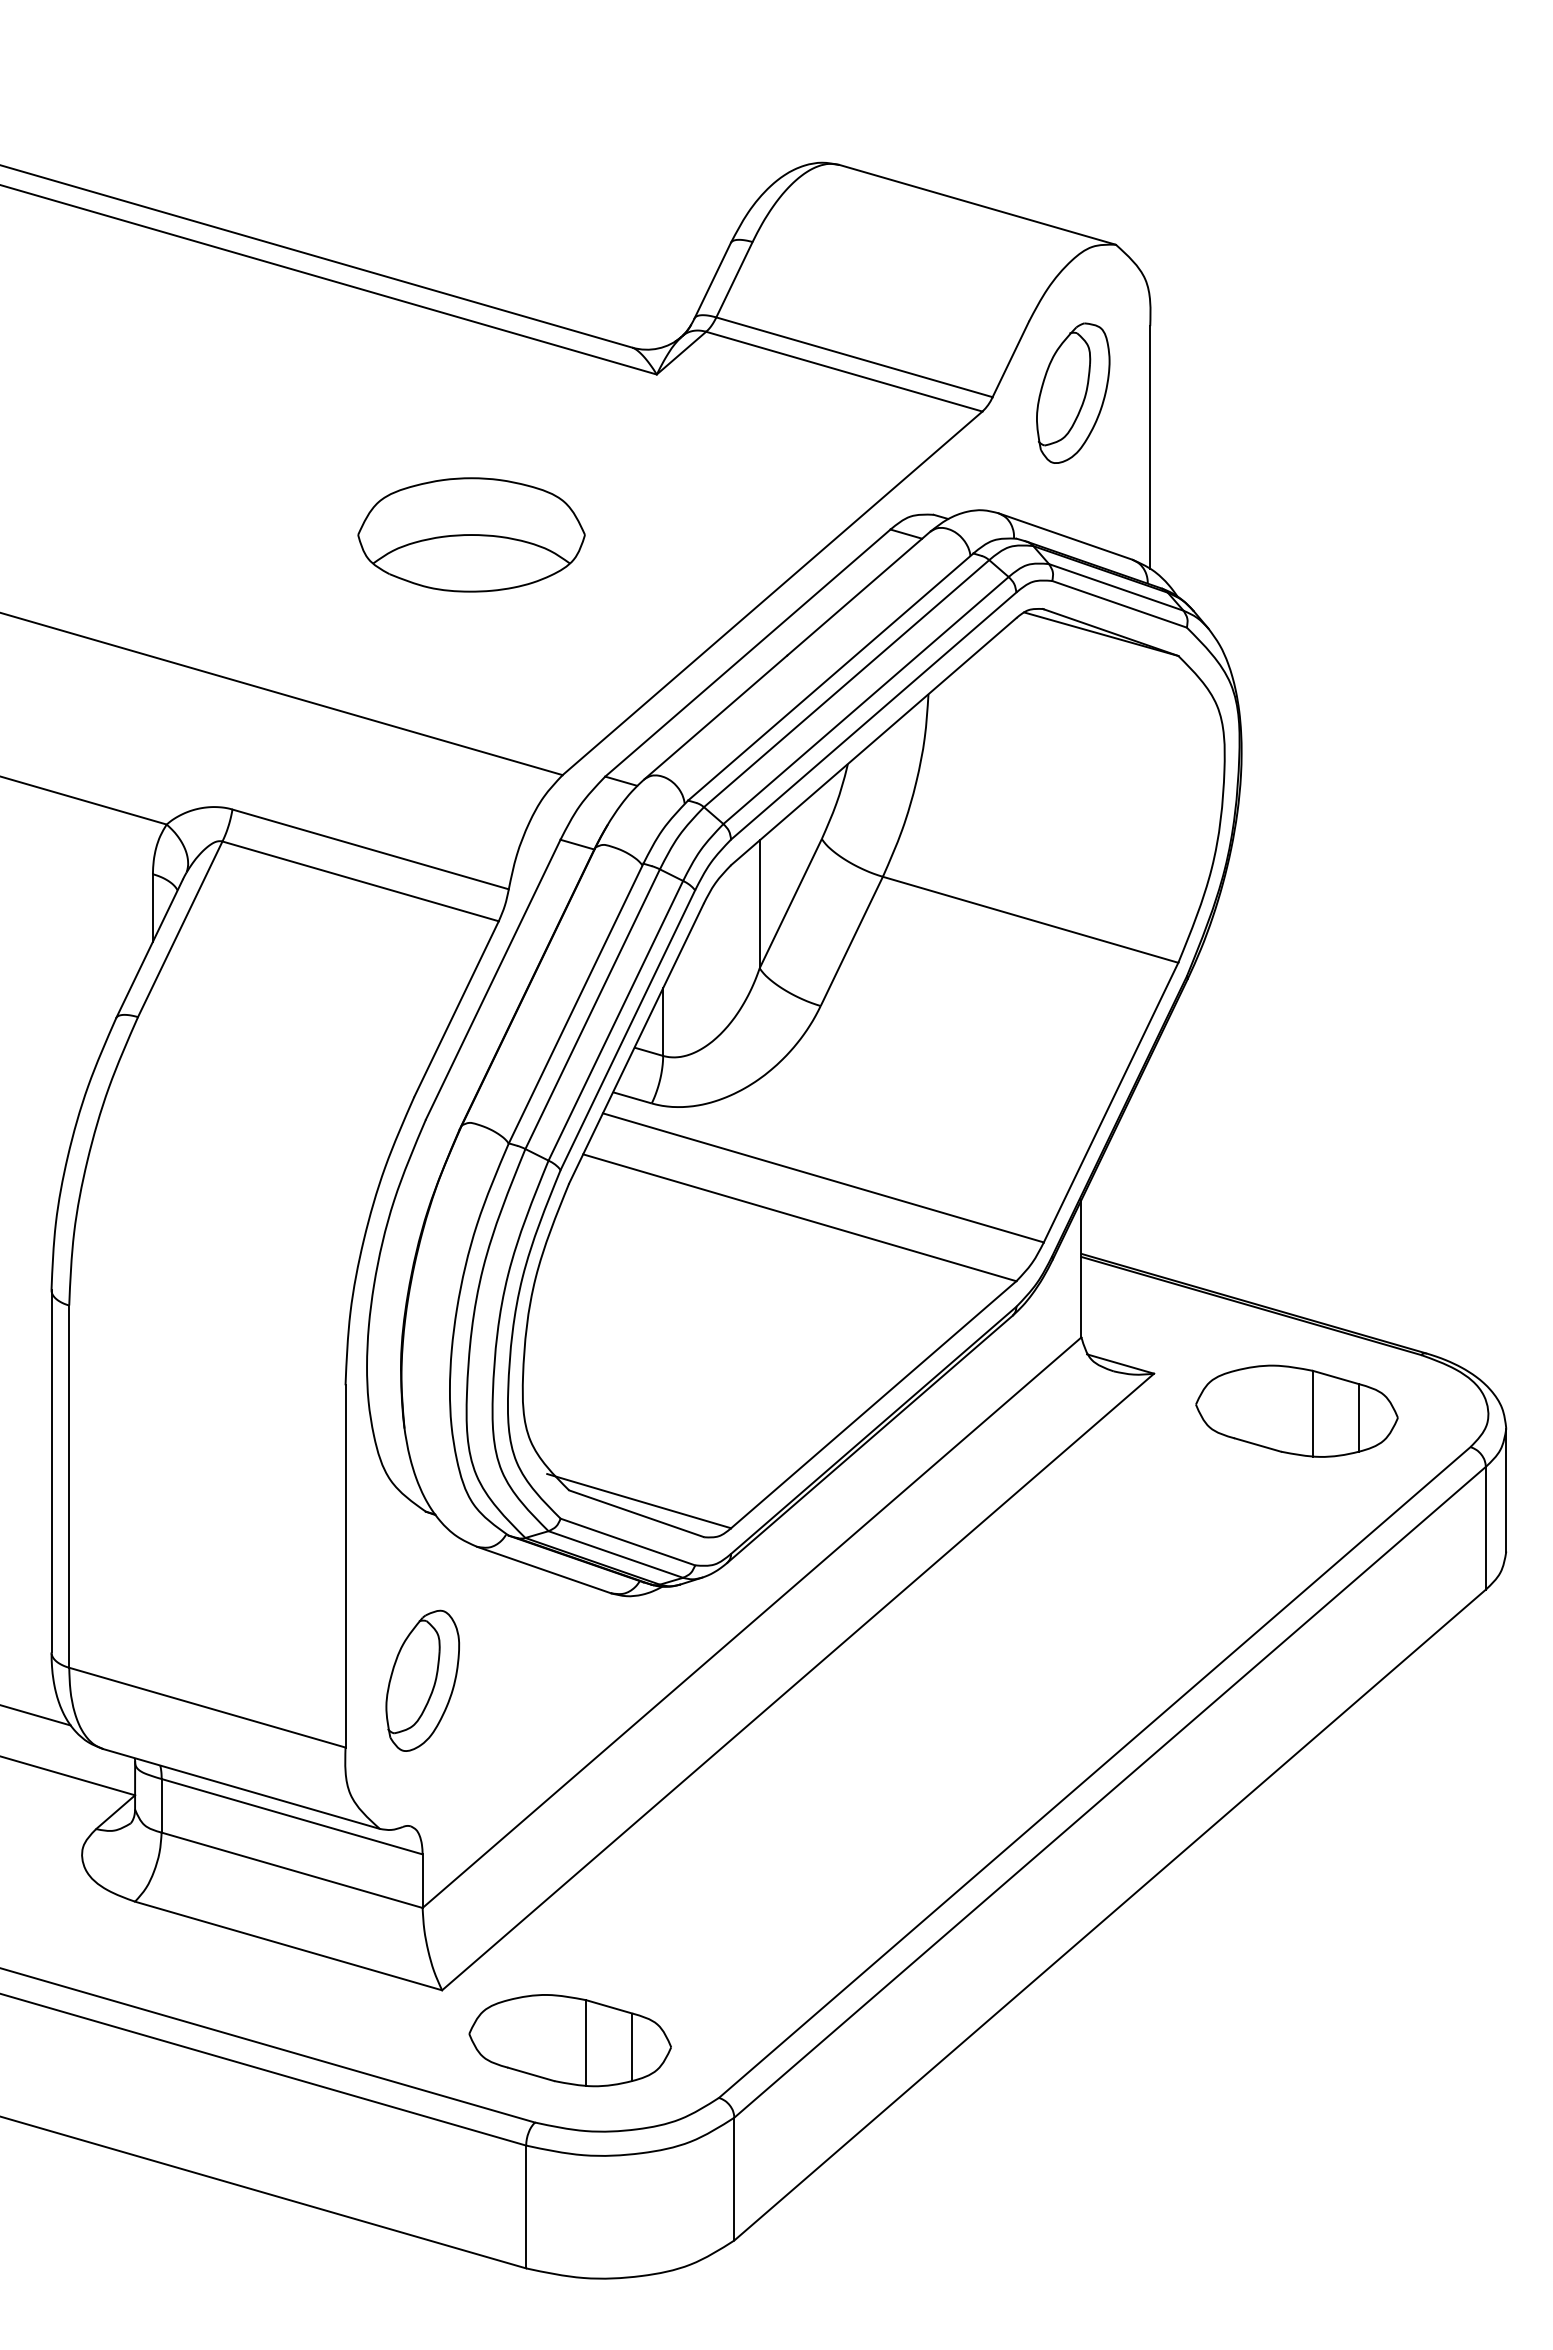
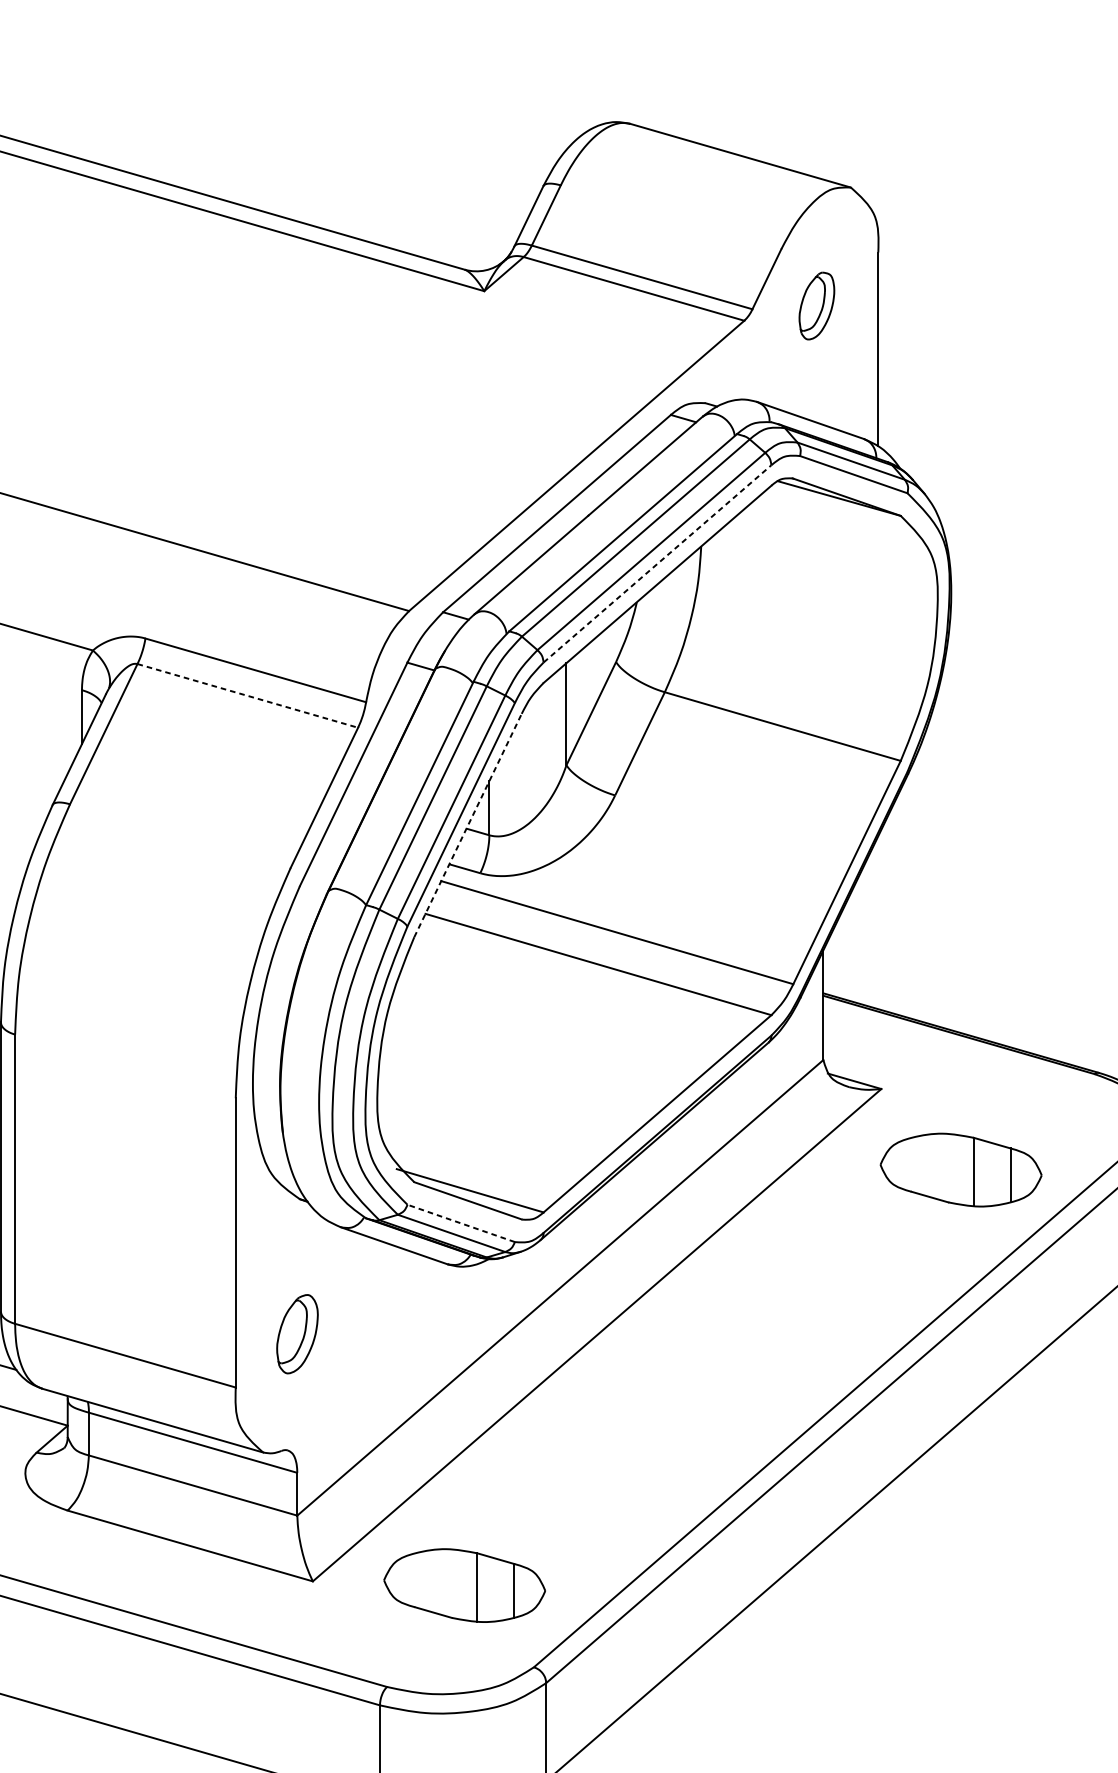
part: (1073, 392) -> (817, 305), size x0.6
part: (471, 534) -> (336, 418), removed
line: (873, 716) -> (657, 564), solid -> dashed
line: (360, 881) -> (247, 695), solid -> dashed
line: (636, 1043) -> (468, 825), solid -> dashed
part: (1296, 1410) -> (960, 1169), moved
line: (627, 1541) -> (460, 1223), solid -> dashed
part: (422, 1680) -> (297, 1333), size x0.7
part: (569, 2040) -> (464, 1585), moved

